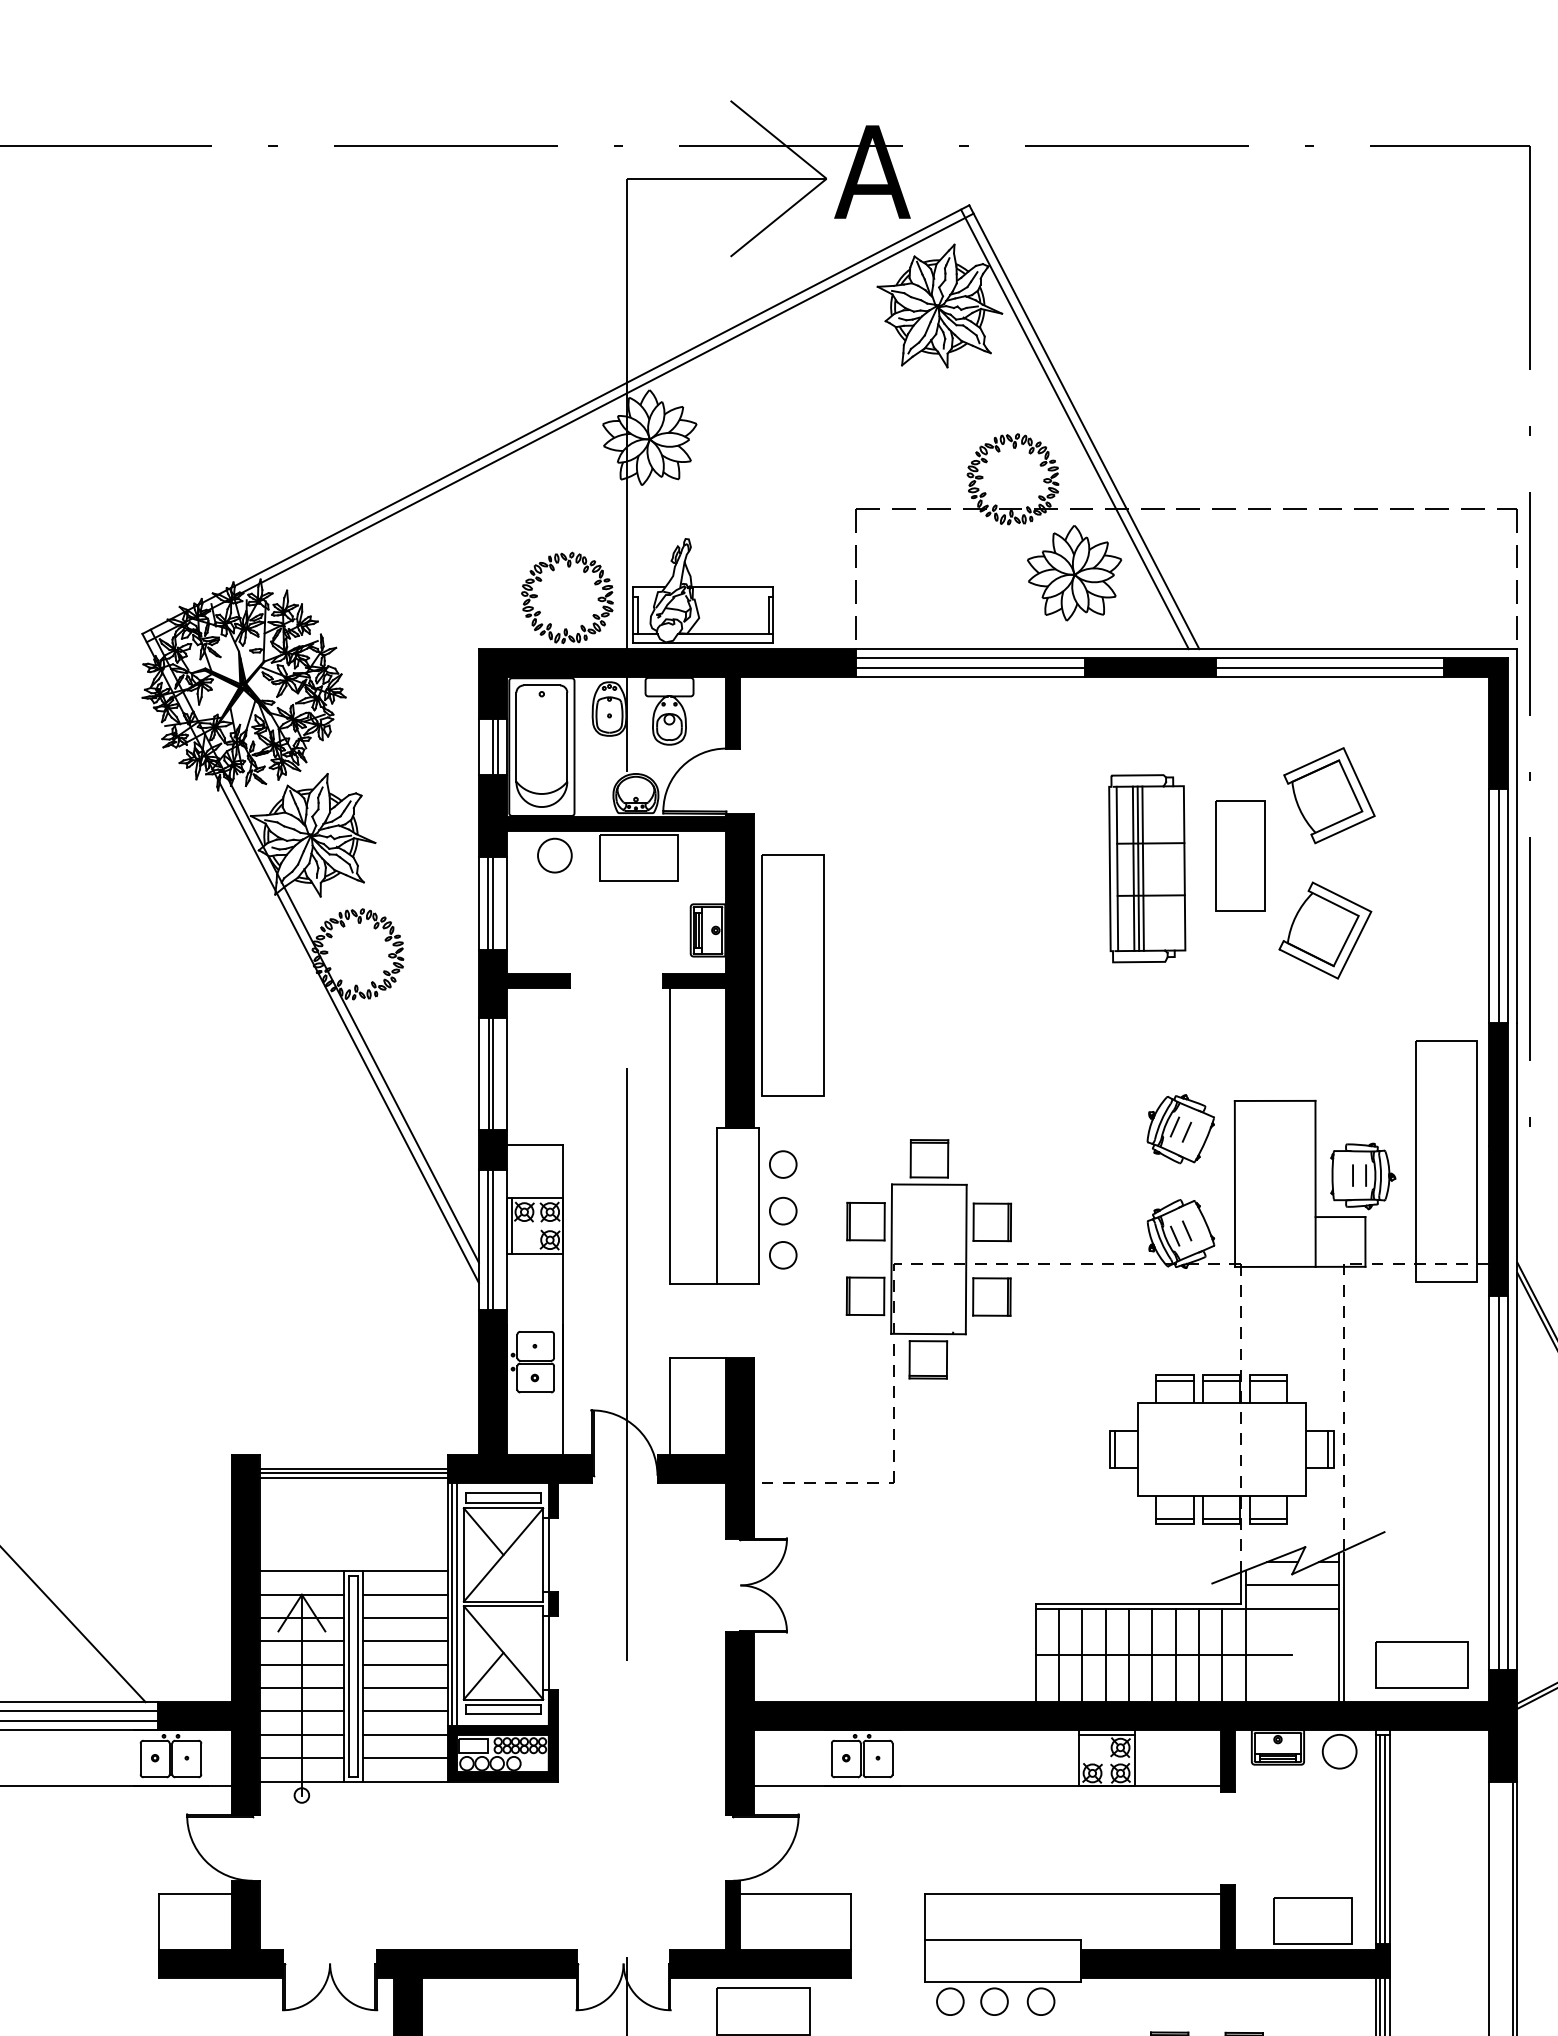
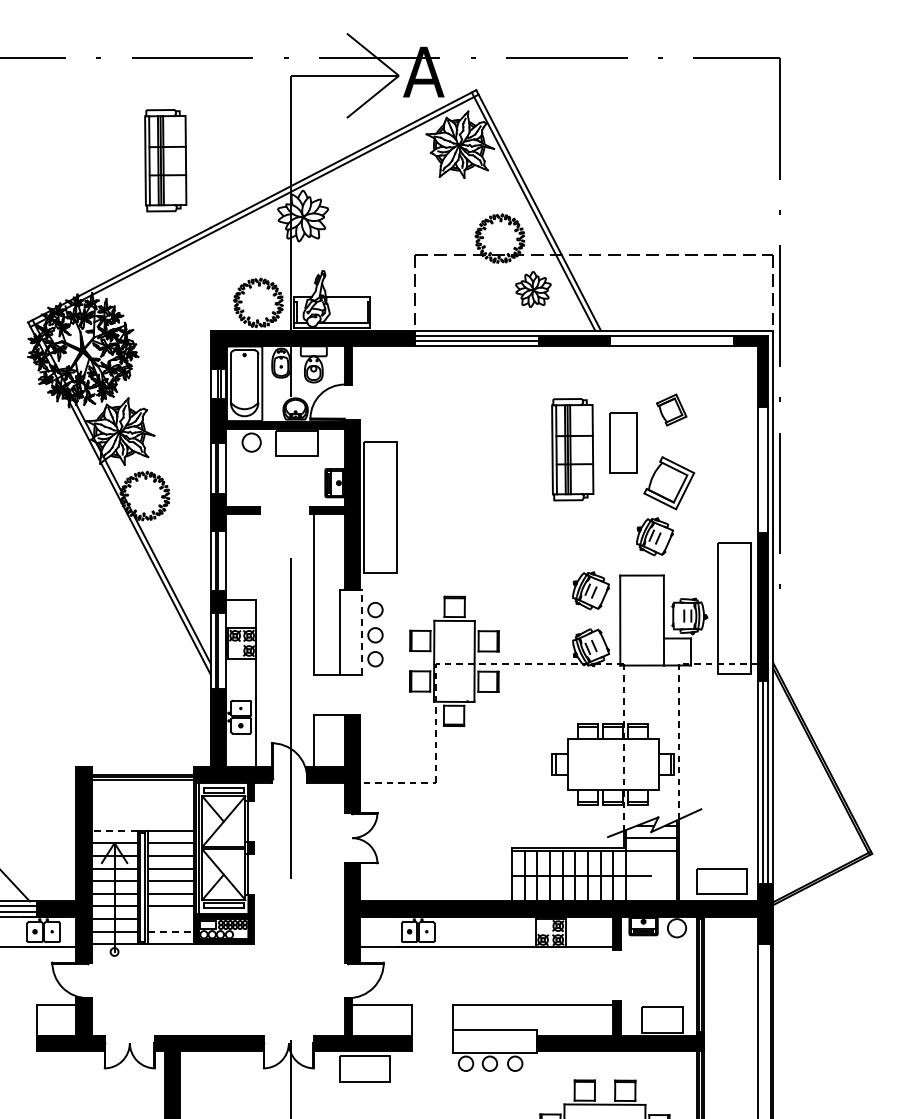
part: (395, 335) -> (165, 160), added
part: (1074, 573) -> (533, 289), size x0.7
line: (1329, 667) -> (671, 340), removed
part: (1329, 794) -> (671, 409), size x0.6
line: (1499, 905) -> (763, 469), removed
part: (1298, 1028) -> (654, 536), added
line: (759, 1204) -> (362, 631), solid -> dashed
line: (301, 1571) -> (114, 830), solid -> dashed
line: (405, 1735) -> (170, 919), removed
line: (405, 1757) -> (170, 931), solid -> dashed

